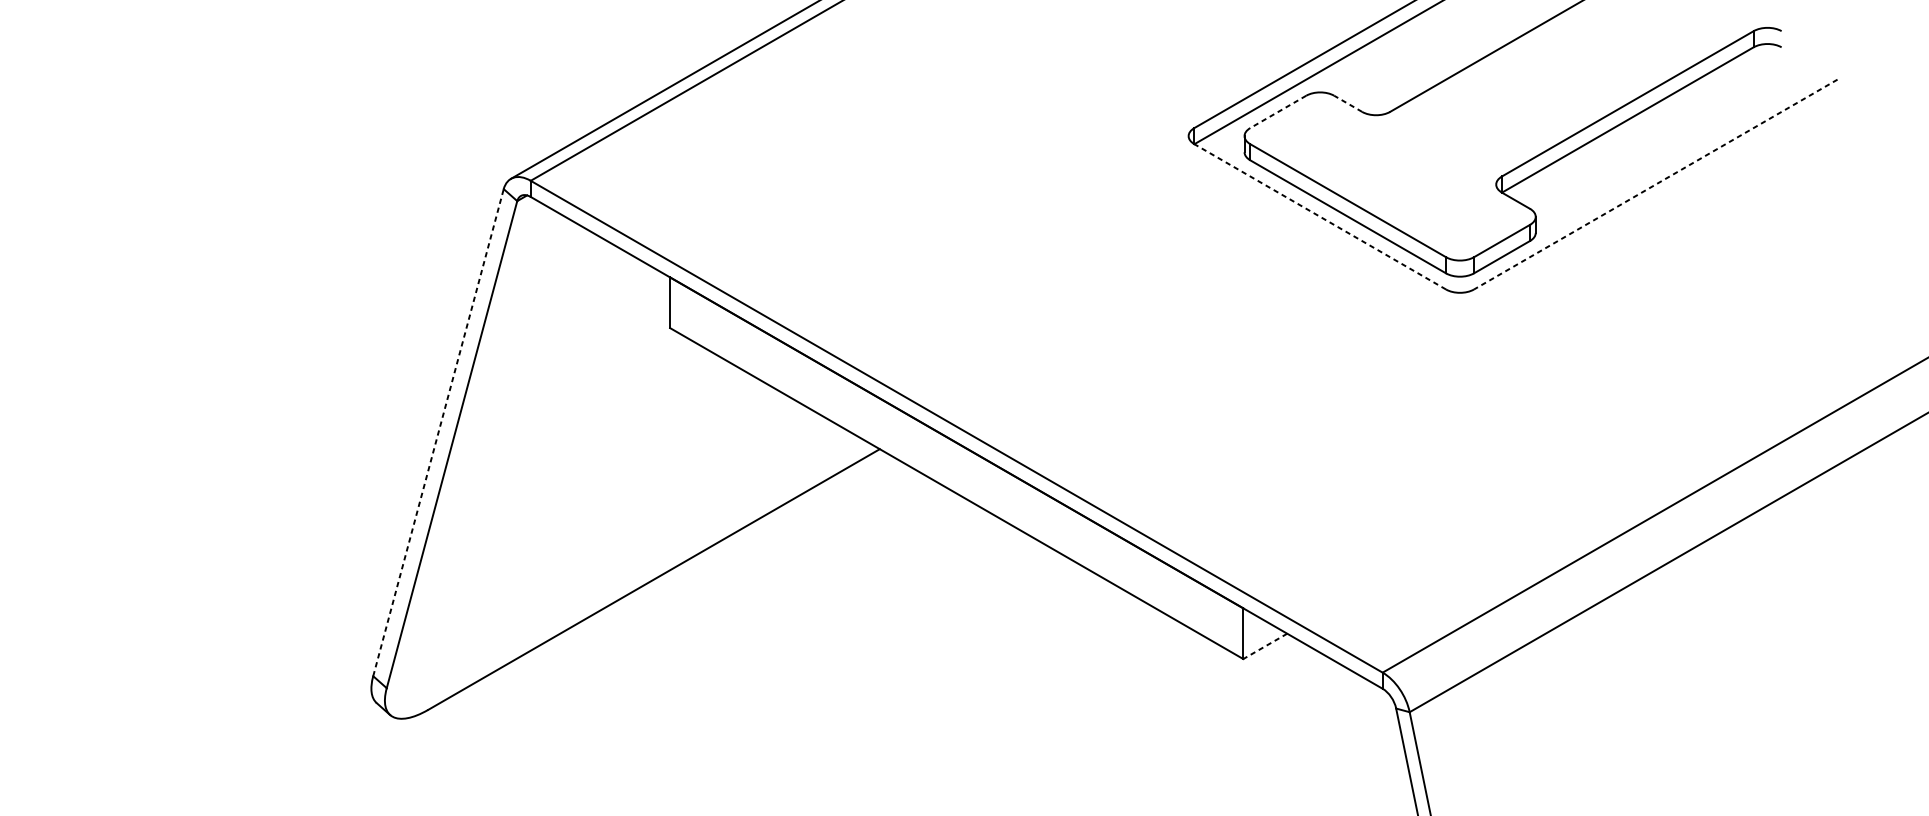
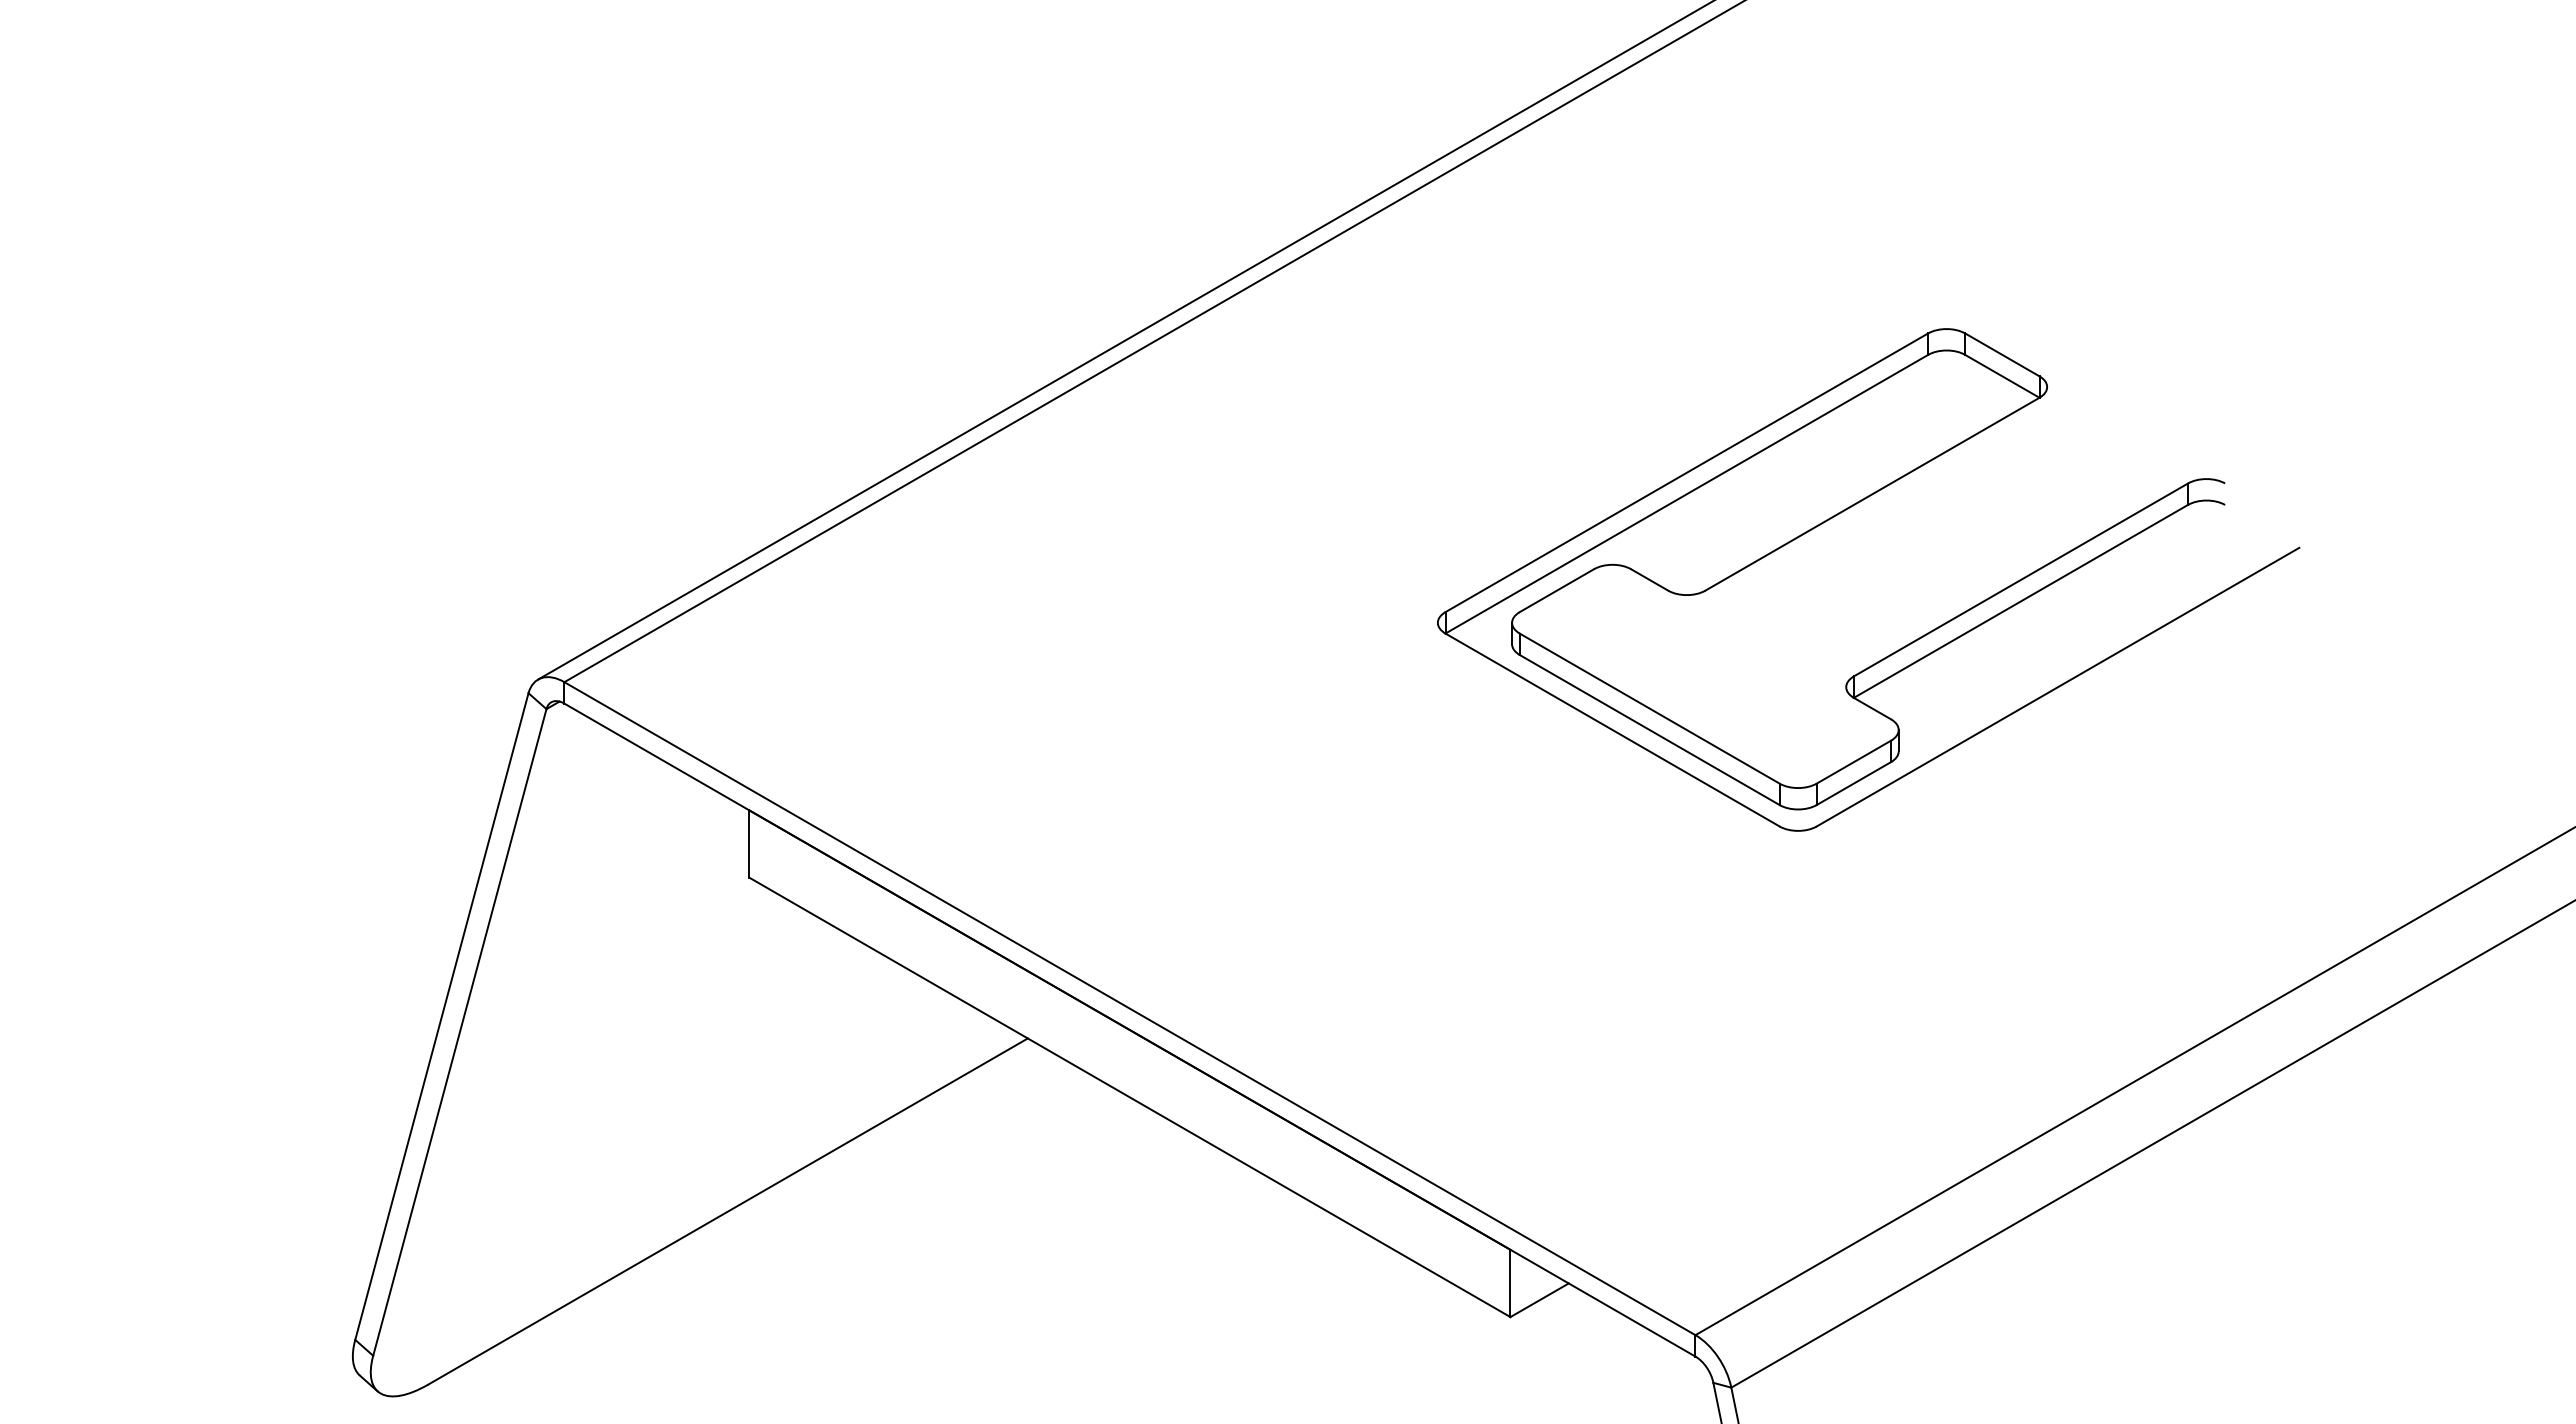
line: (1348, 103) -> (1649, 579), dashed -> solid
line: (1278, 111) -> (1556, 590), dashed -> solid
line: (1656, 184) -> (2058, 687), dashed -> solid
line: (1320, 217) -> (1612, 730), dashed -> solid
line: (438, 432) -> (441, 1016), dashed -> solid
line: (1265, 646) -> (1539, 1300), dashed -> solid

